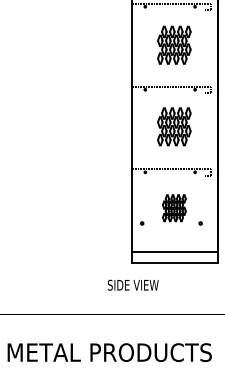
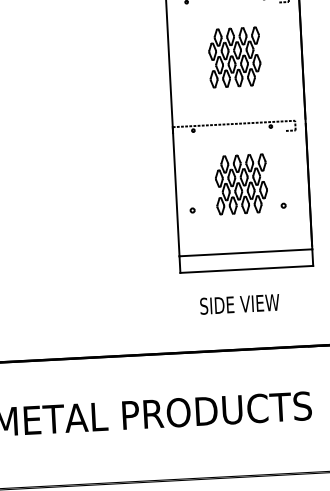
part: (174, 207) -> (241, 182), size x1.43
text: (132, 284) -> (238, 303), moved

